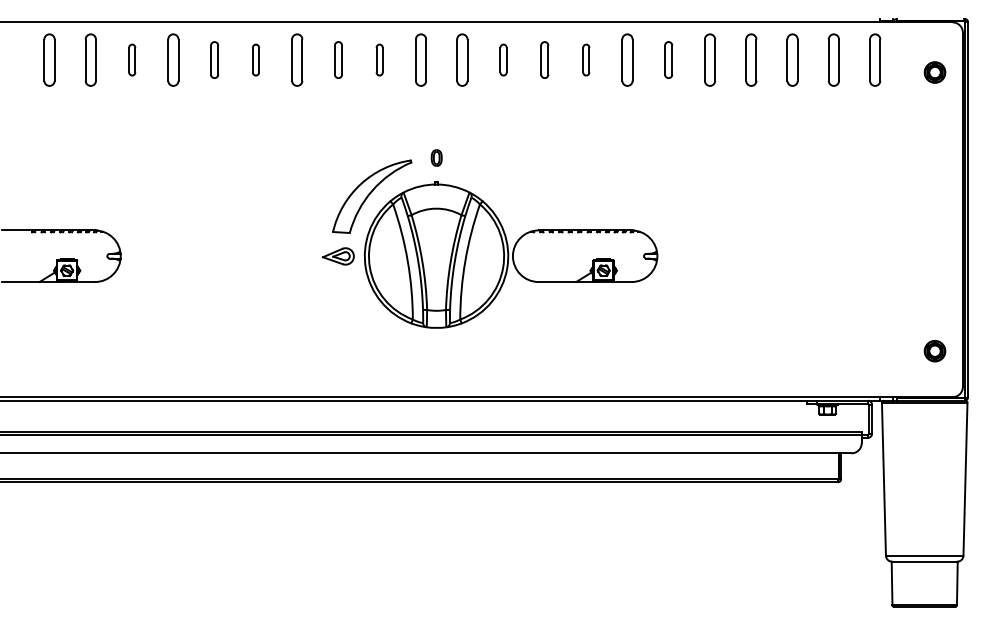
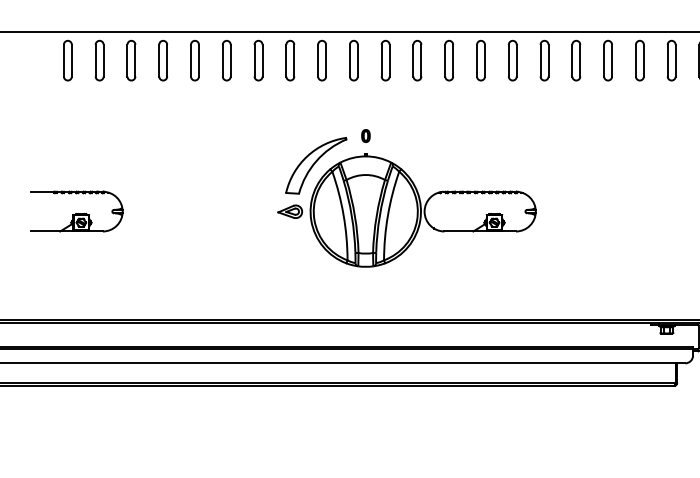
part: (132, 59) -> (131, 60), size x1.67
part: (214, 59) -> (194, 60), size x1.43
part: (255, 59) -> (226, 60), size x1.67
part: (338, 59) -> (290, 60), size x1.43
part: (379, 59) -> (321, 60), size x1.67
part: (503, 59) -> (417, 60), size x1.67
part: (544, 59) -> (448, 60), size x1.43
part: (586, 59) -> (481, 60), size x1.67
part: (668, 59) -> (544, 60), size x1.43

